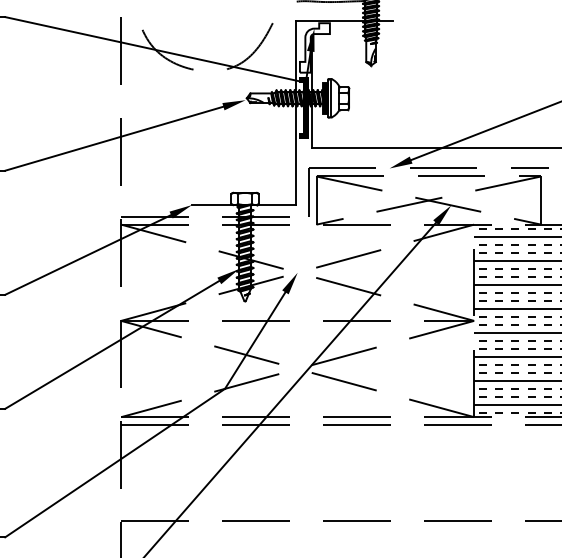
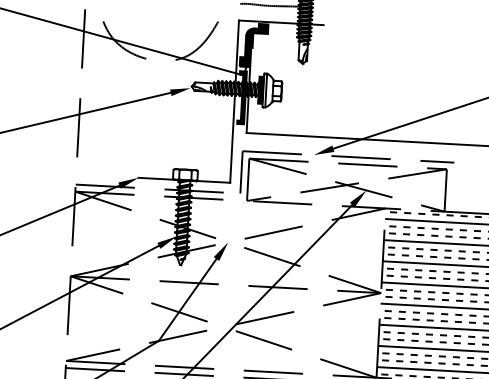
fill: (314, 47) -> (253, 45), added

